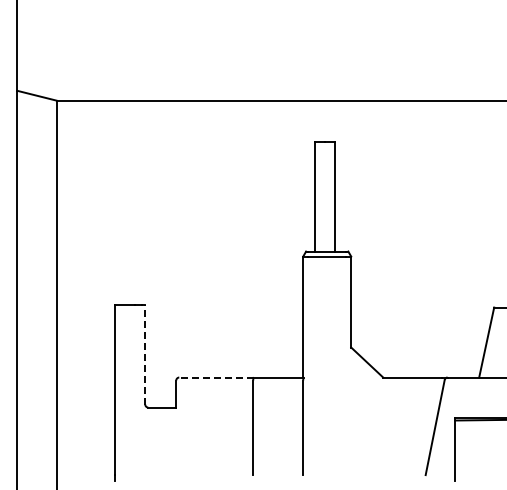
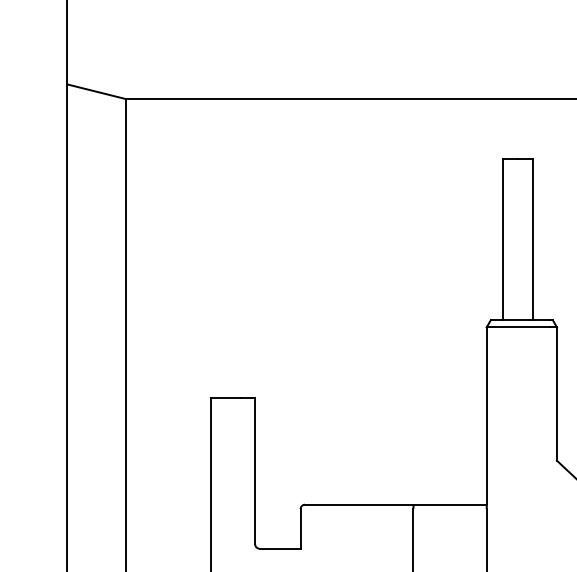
line: (145, 354) -> (255, 470), dashed -> solid
line: (215, 377) -> (358, 504), dashed -> solid

